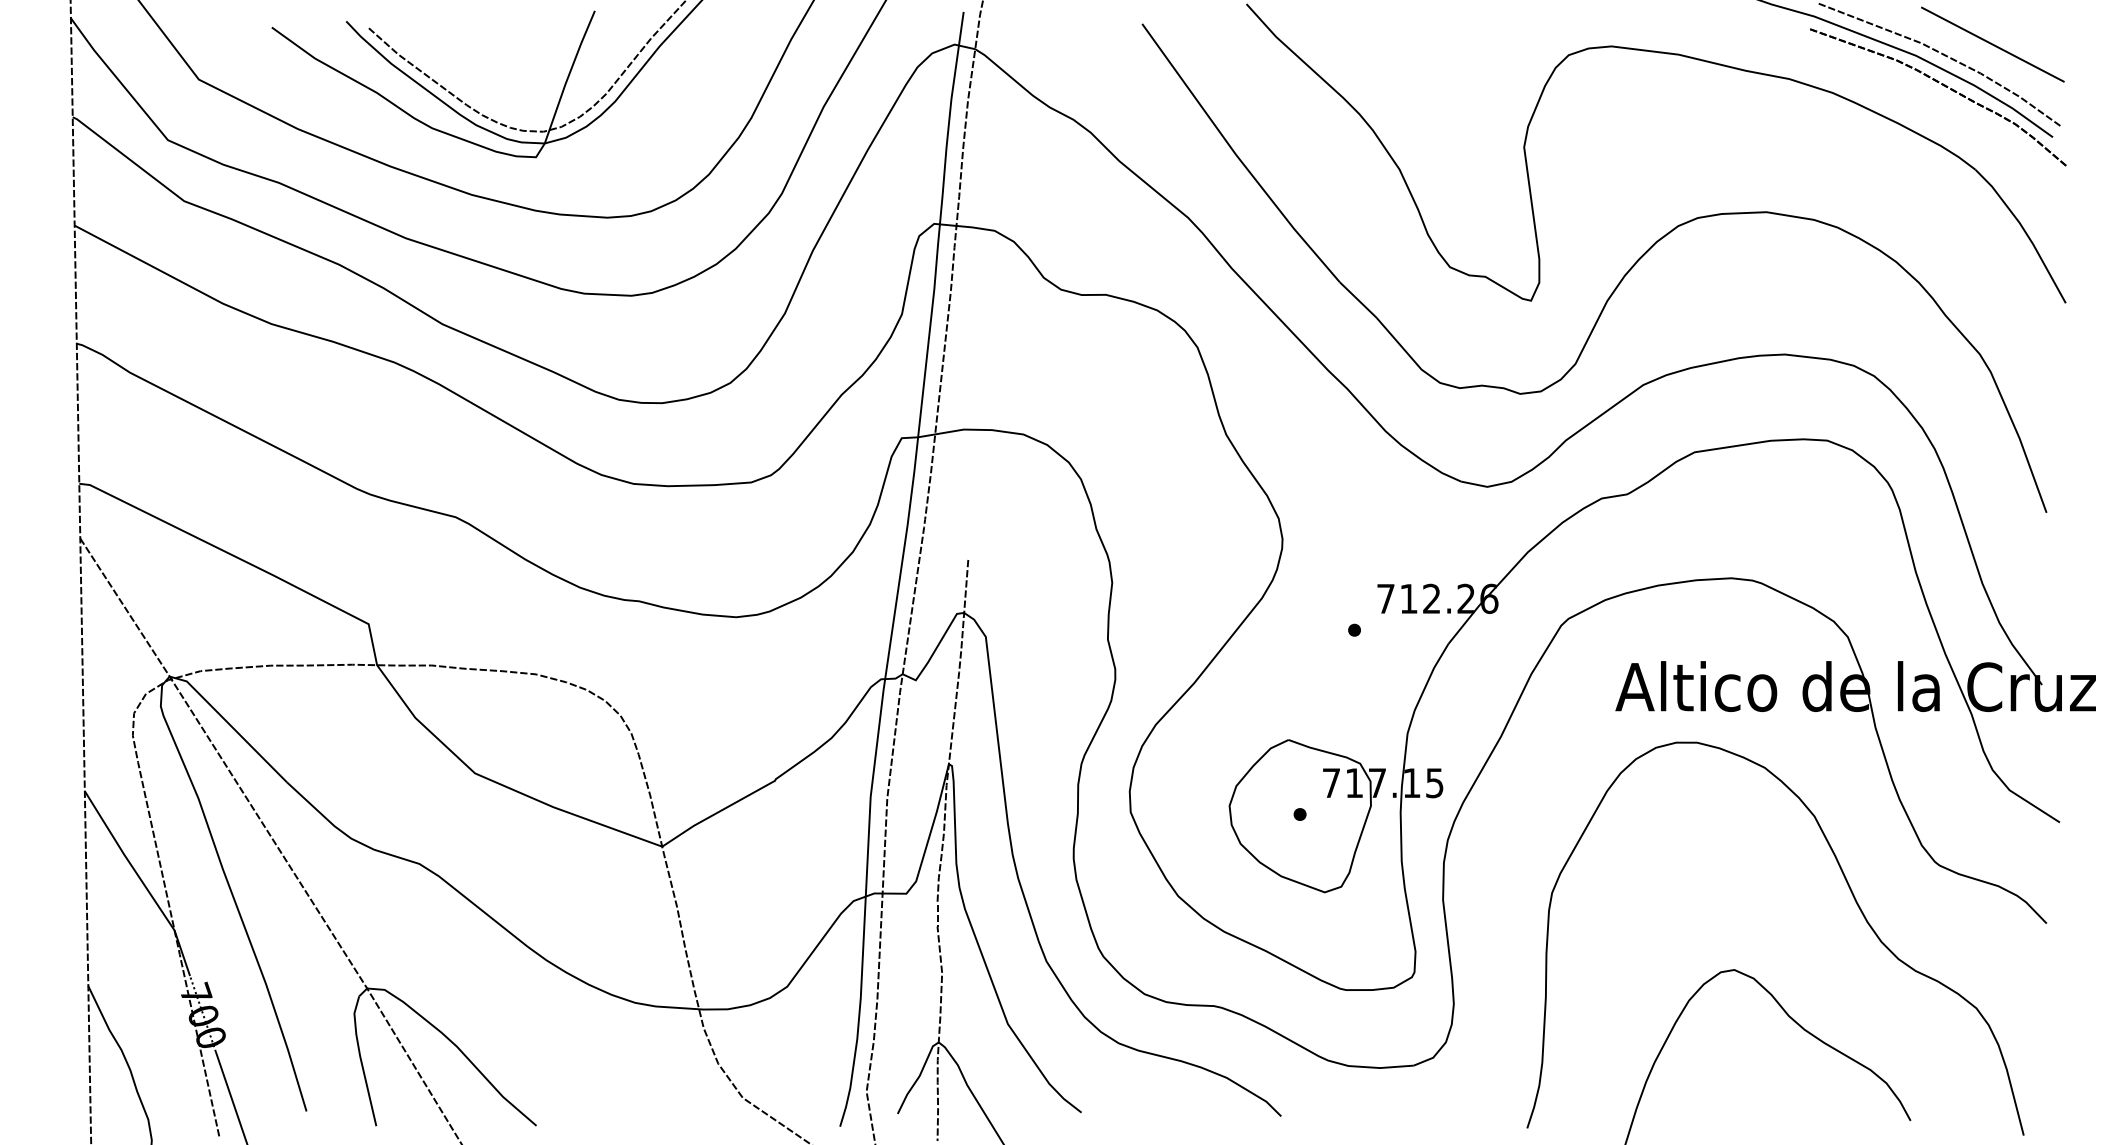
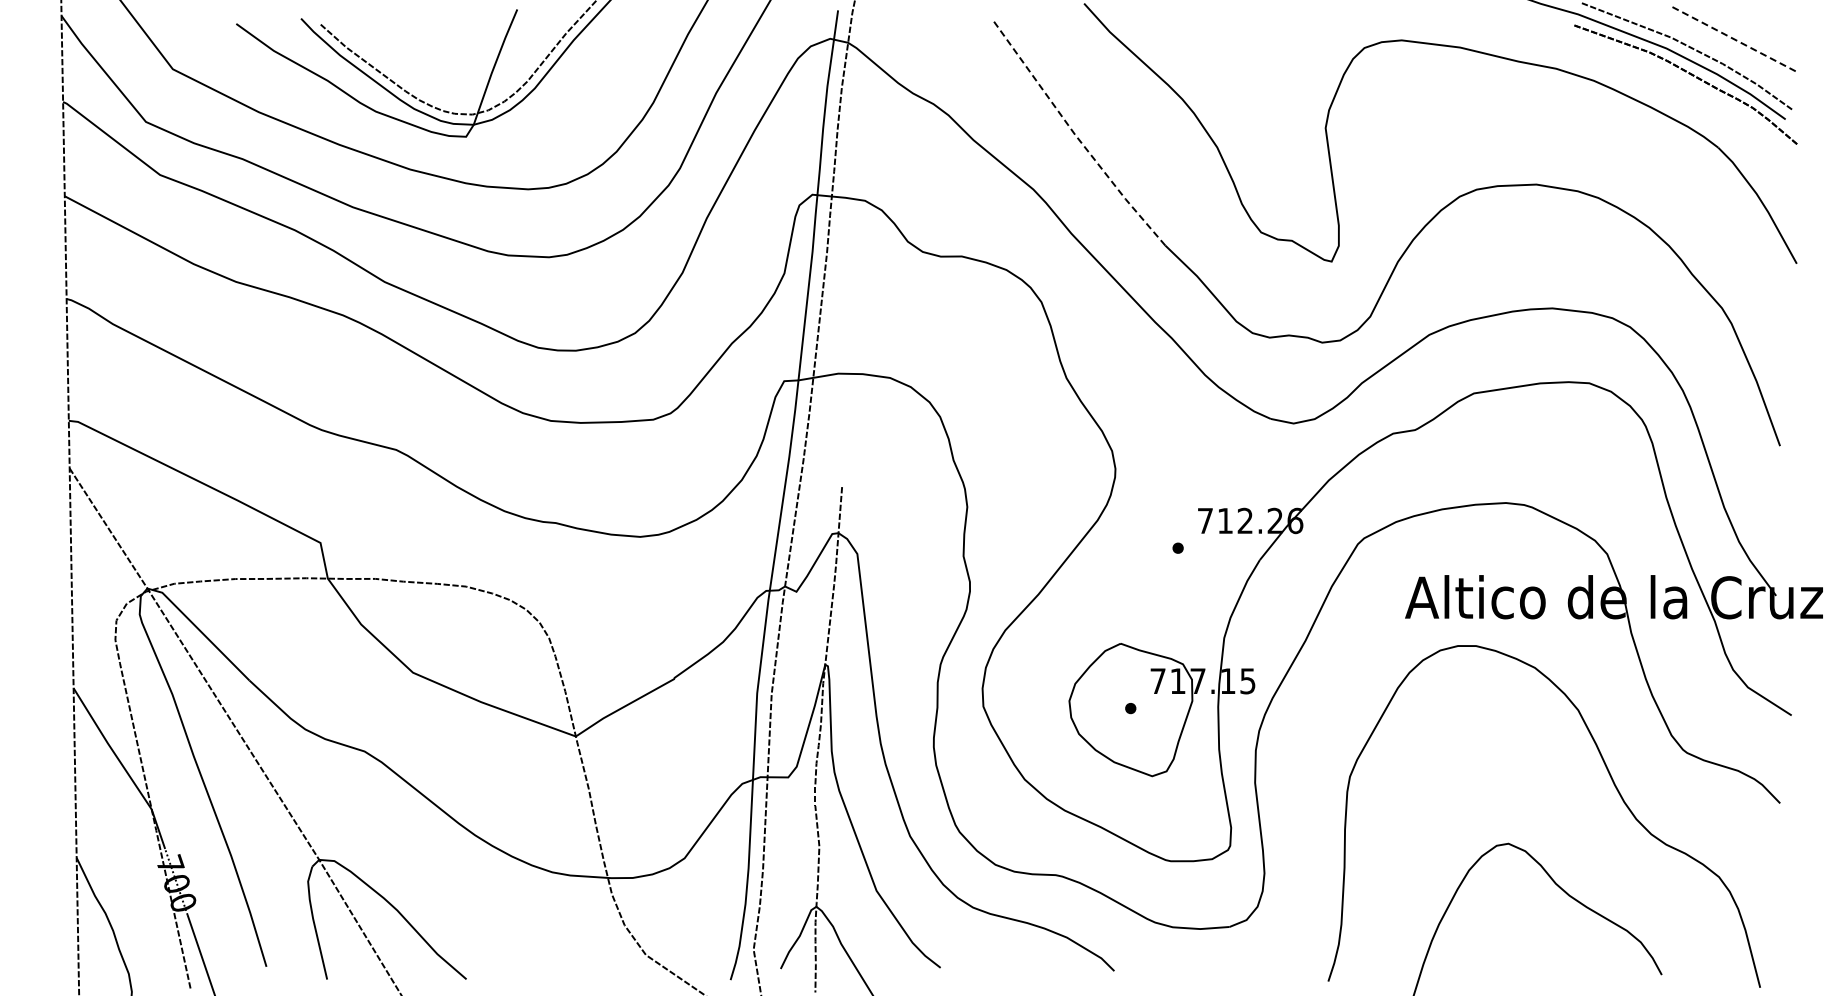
line: (1991, 44) -> (1732, 38), solid -> dashed
line: (1236, 155) -> (1075, 135), solid -> dashed

